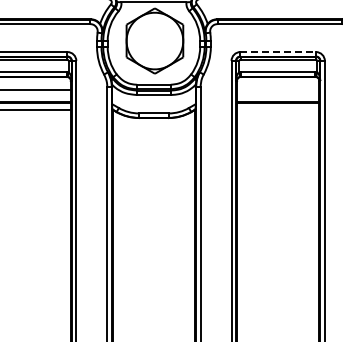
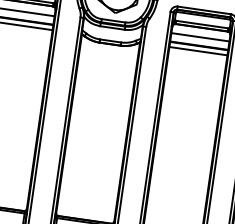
line: (278, 52) -> (204, 10), dashed -> solid
line: (277, 90) -> (199, 37), added
line: (277, 110) -> (197, 51), added

